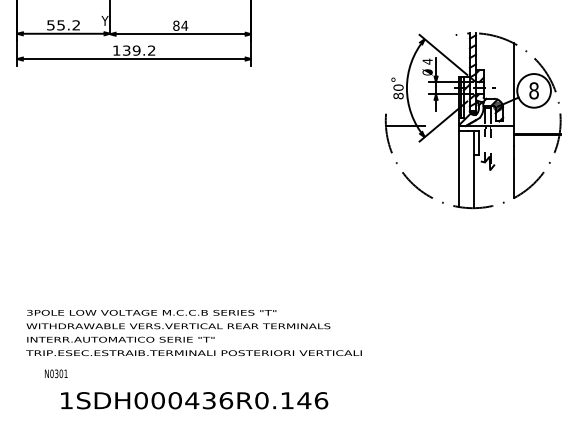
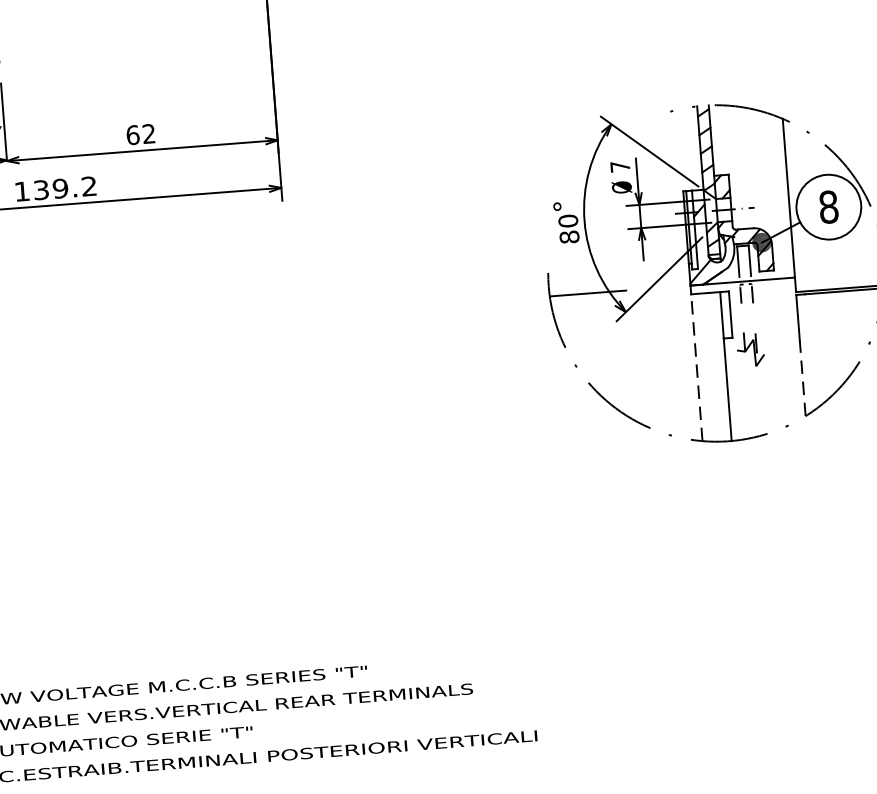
text: (180, 25) -> (140, 133), 84 -> 62
text: (427, 61) -> (619, 166), 4 -> 7
line: (459, 168) -> (697, 367), solid -> dashed
line: (513, 178) -> (802, 378), solid -> dashed

